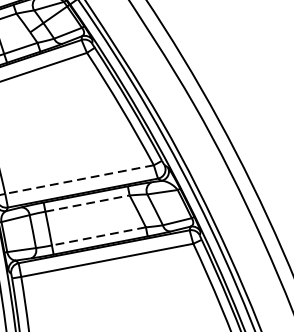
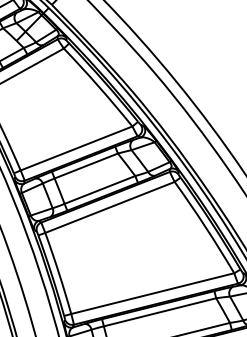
line: (79, 179) -> (76, 148), dashed -> solid
line: (87, 202) -> (86, 165), dashed -> solid
line: (98, 235) -> (99, 189), dashed -> solid

